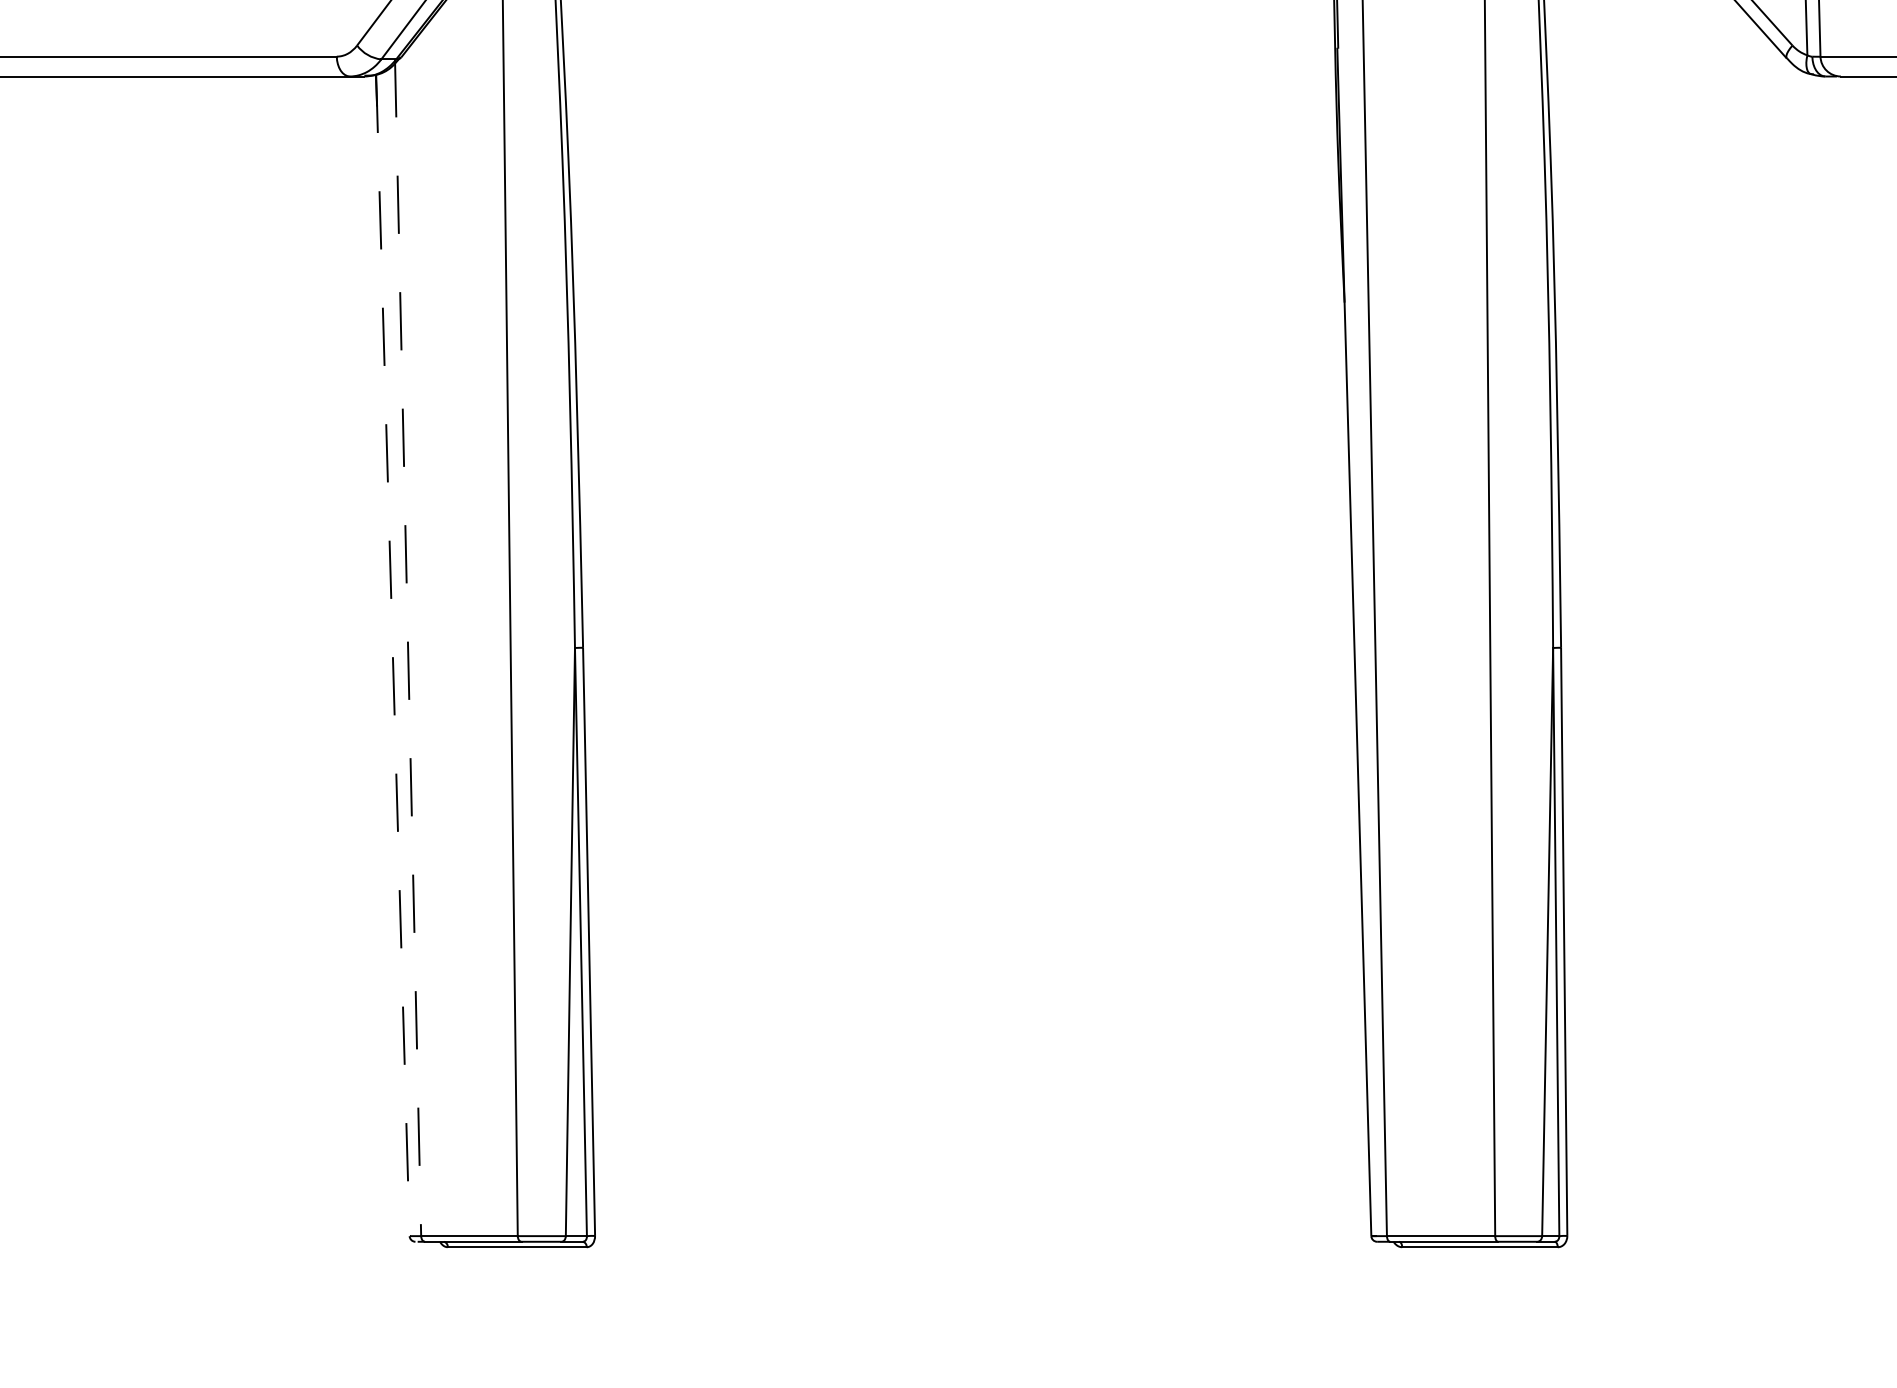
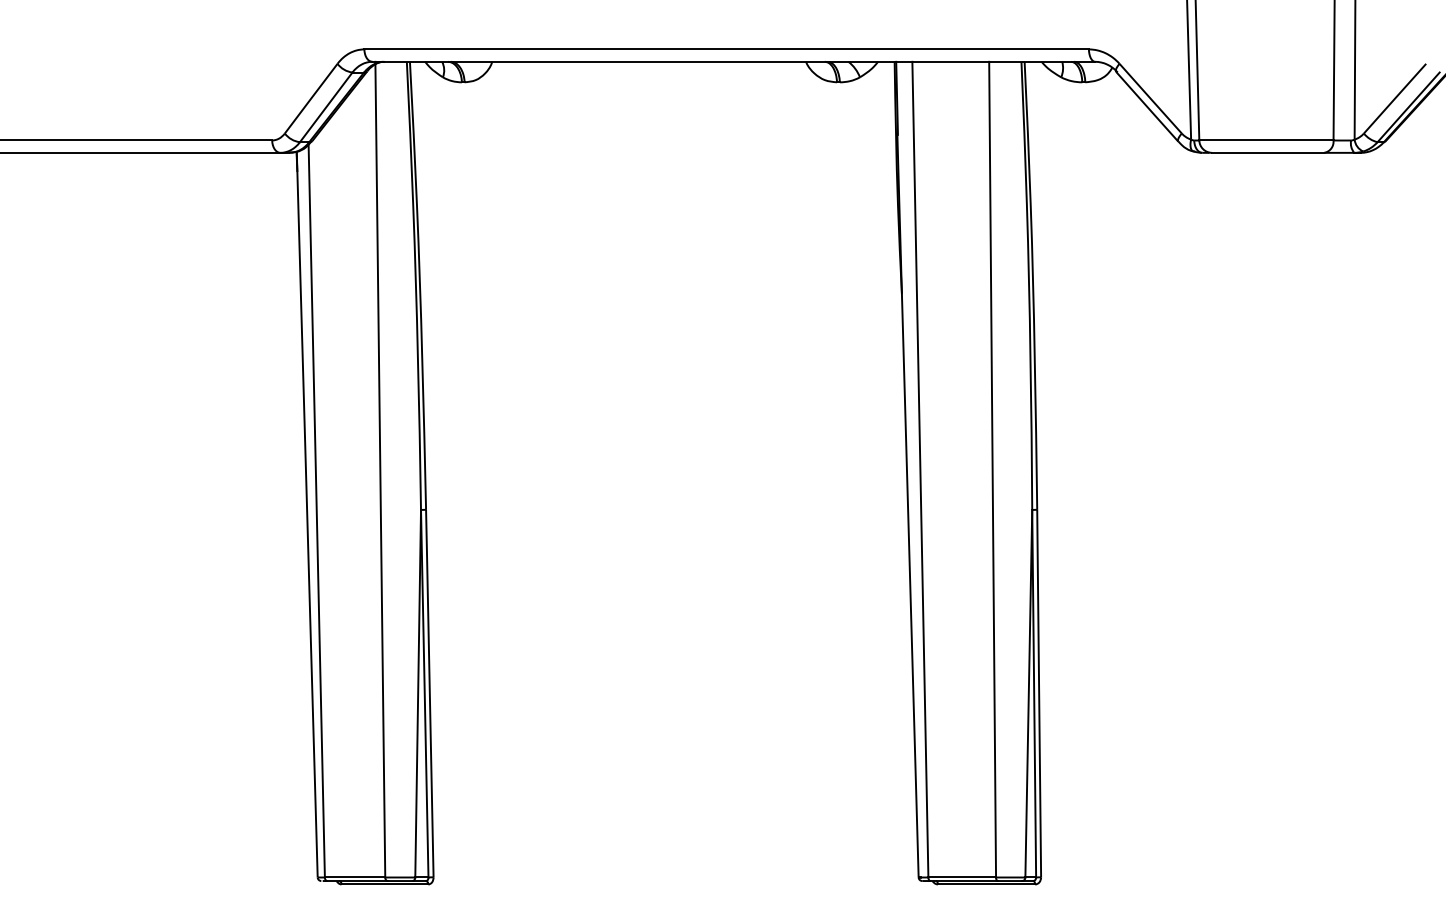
line: (407, 647) -> (316, 509), dashed -> solid
line: (393, 653) -> (307, 513), dashed -> solid

